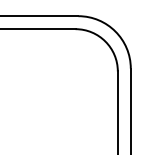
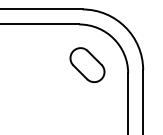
part: (82, 63) -> (87, 64), added

